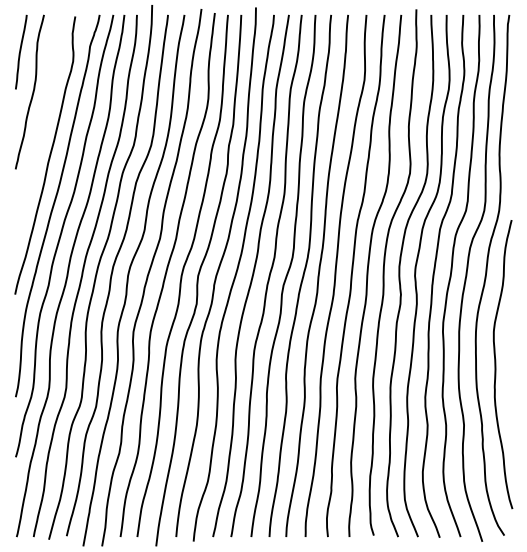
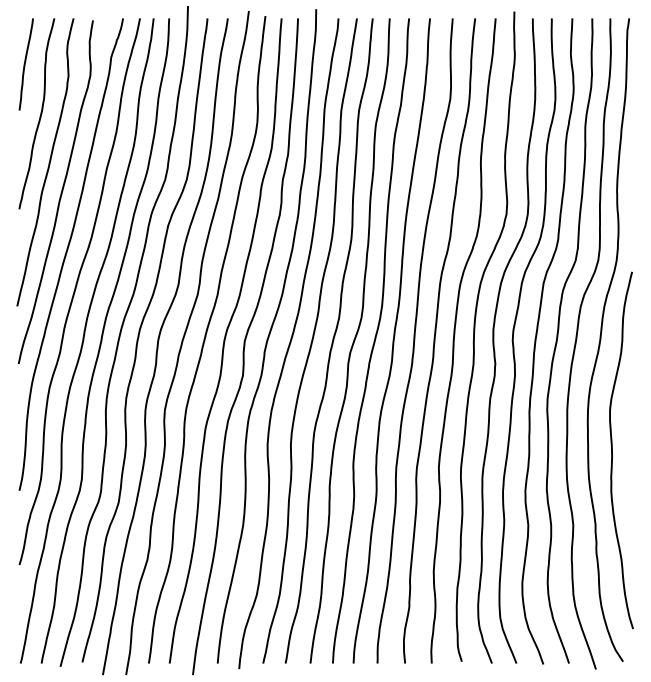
curve: (39, 131) -> (48, 162), added

